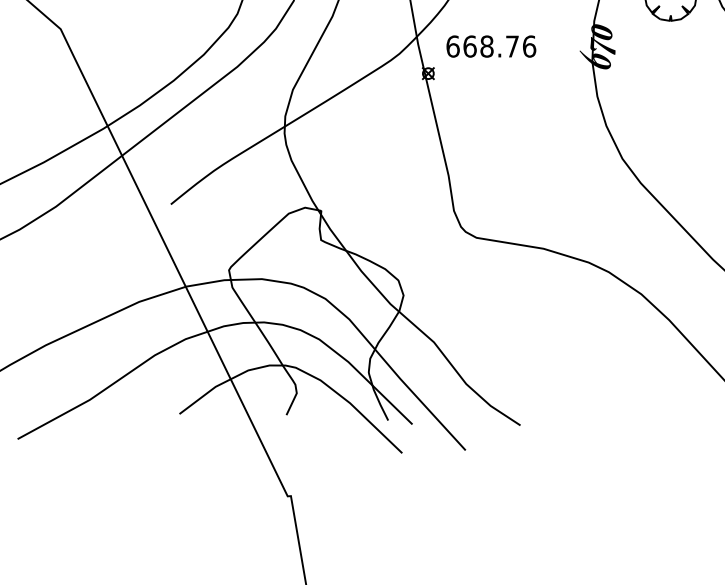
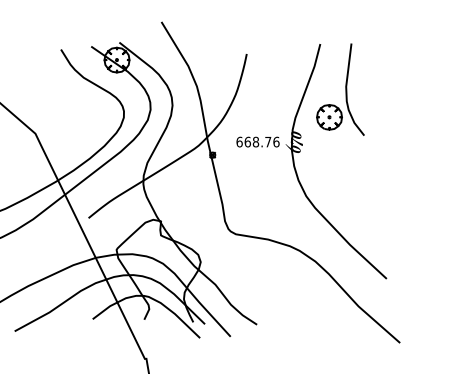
text: (490, 45) -> (257, 141), moved

